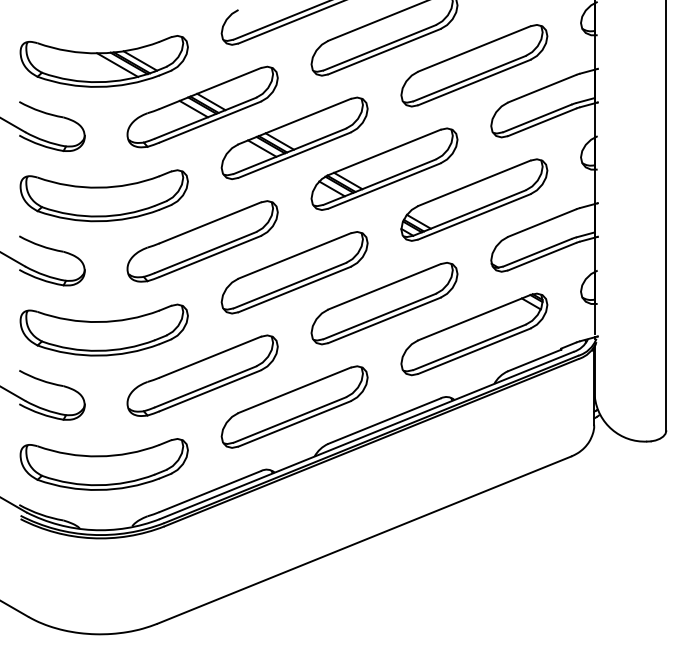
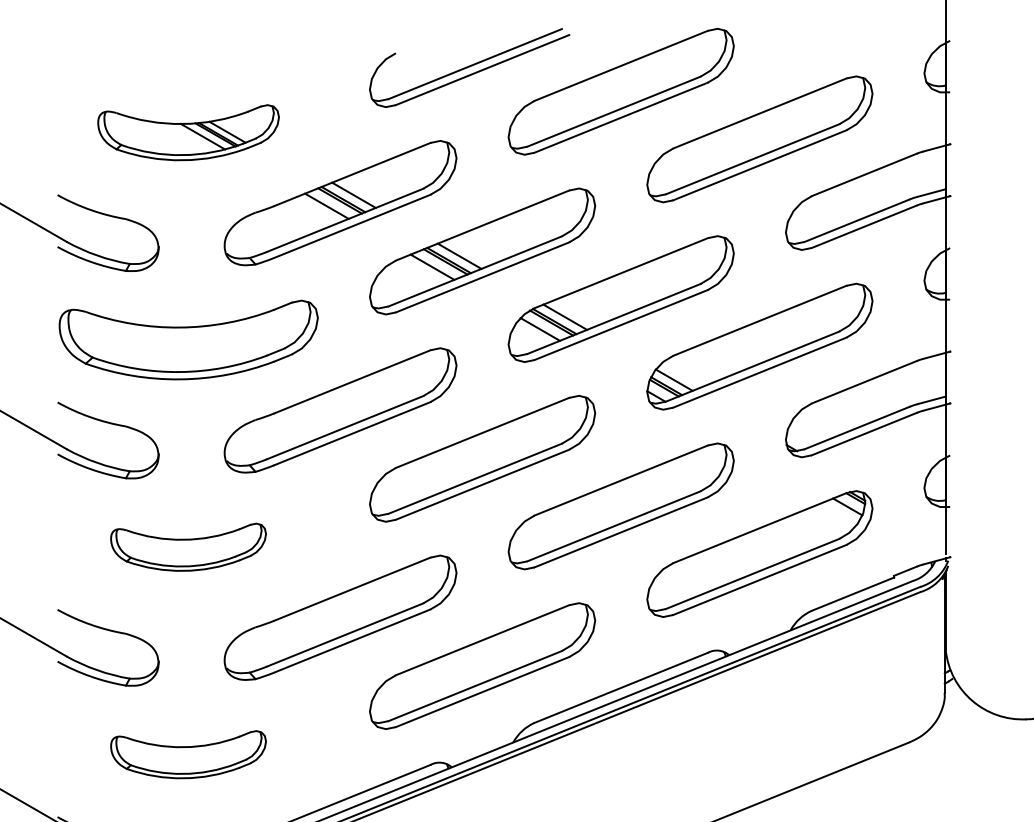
part: (103, 61) -> (187, 132), size x0.7
part: (103, 329) -> (187, 546), size x0.6
part: (103, 464) -> (187, 754), size x0.6

